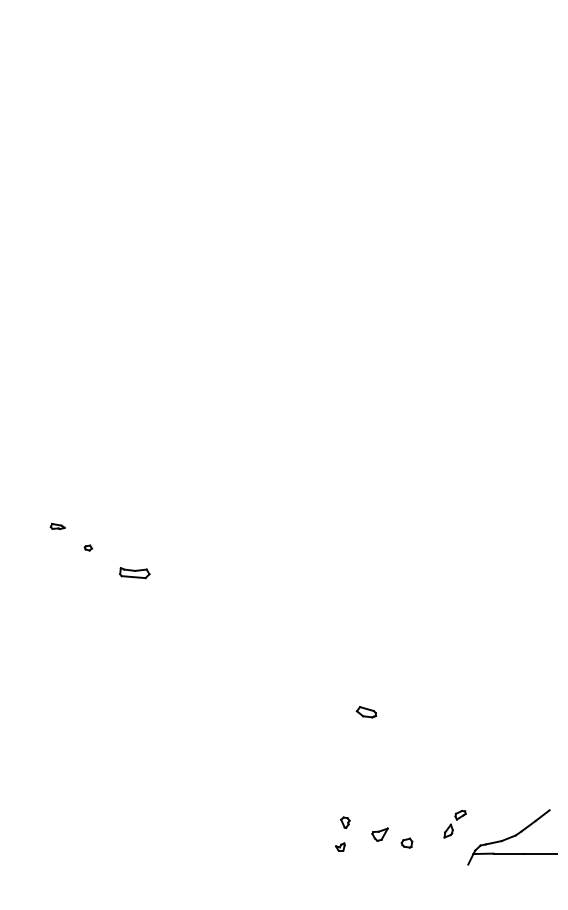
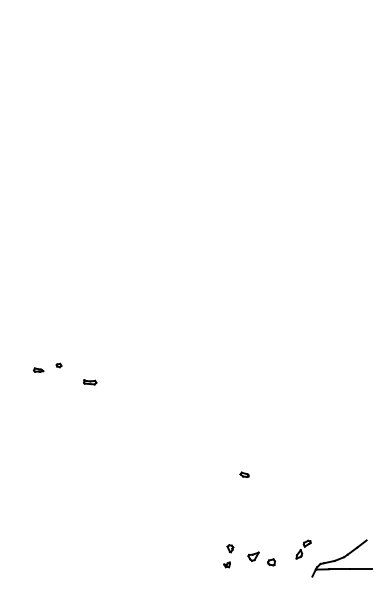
part: (57, 525) -> (38, 369), moved
part: (135, 573) -> (90, 382), size x0.62
part: (366, 711) -> (244, 474), size x0.62

